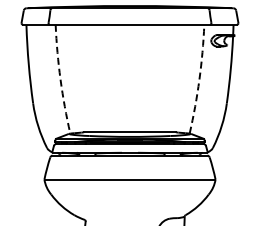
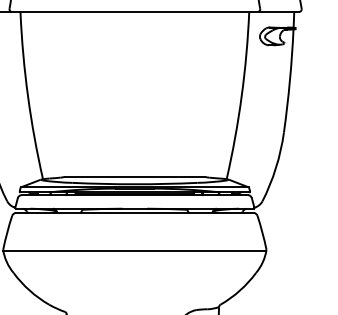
arc: (60, 79) -> (27, 95), dashed -> solid
arc: (199, 79) -> (241, 95), dashed -> solid

